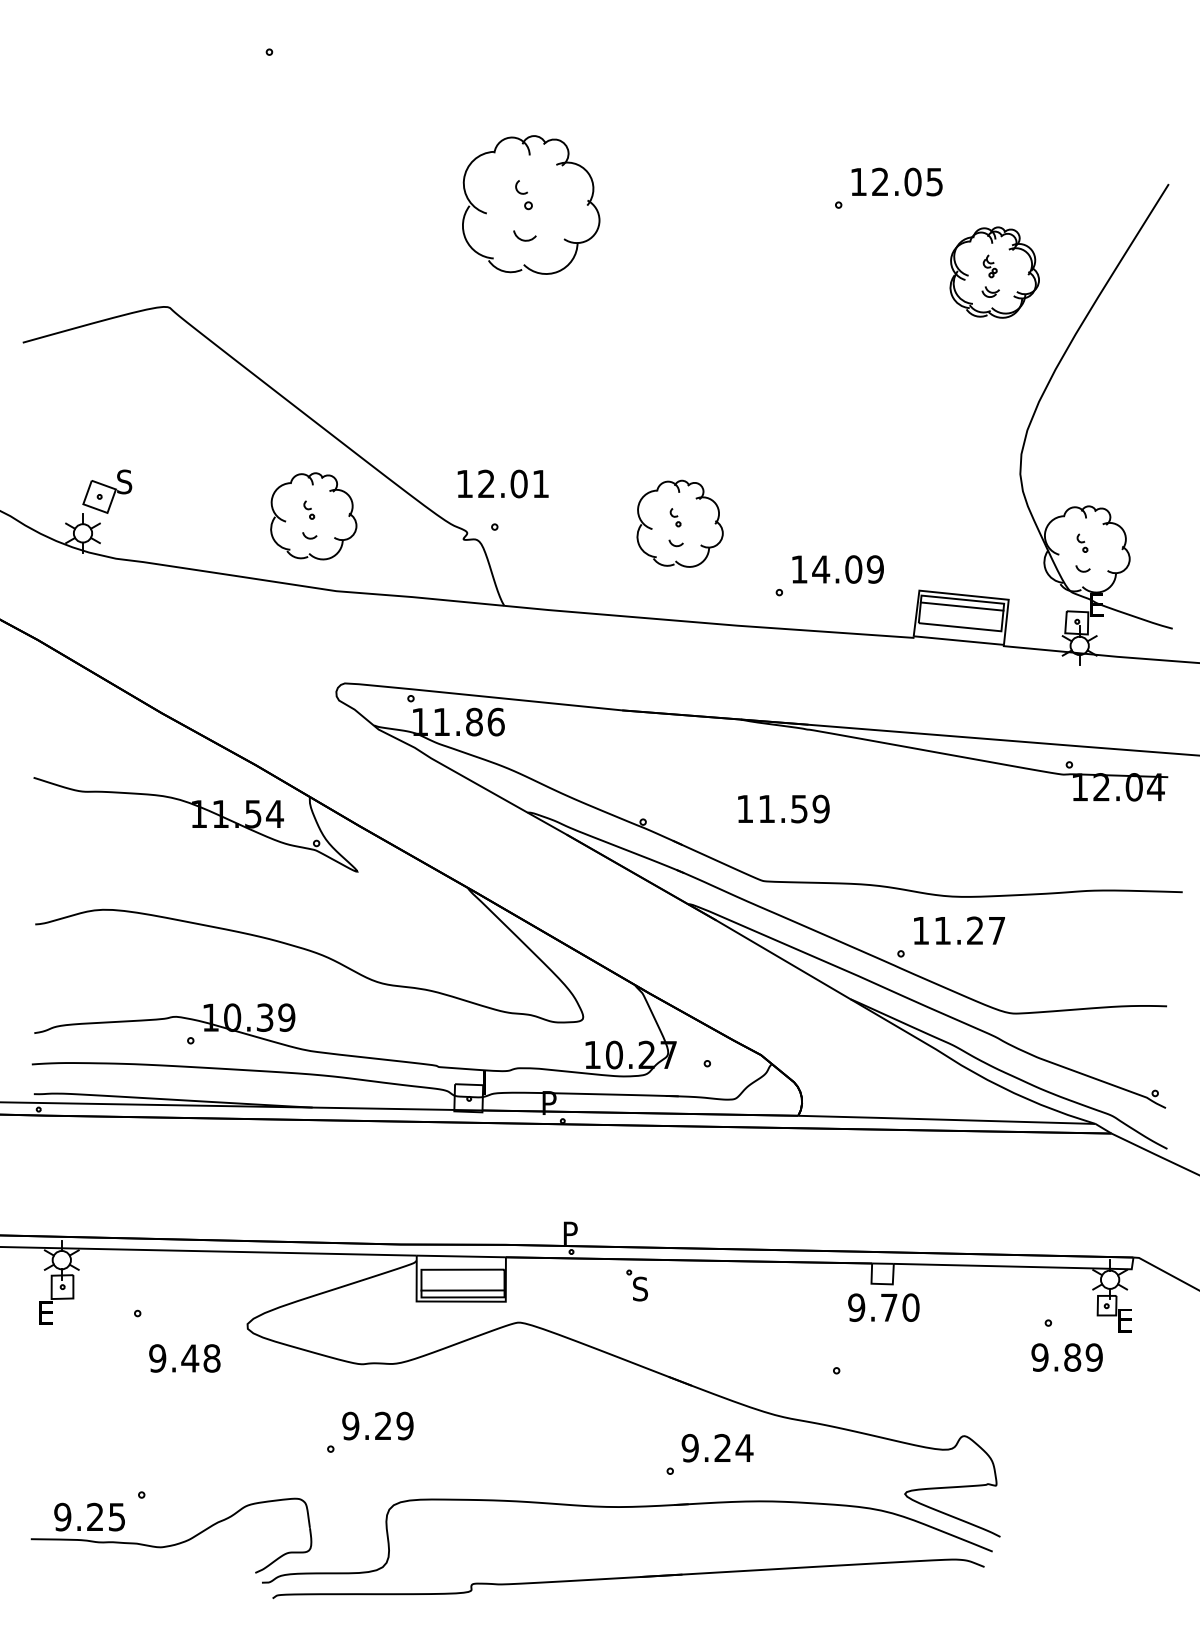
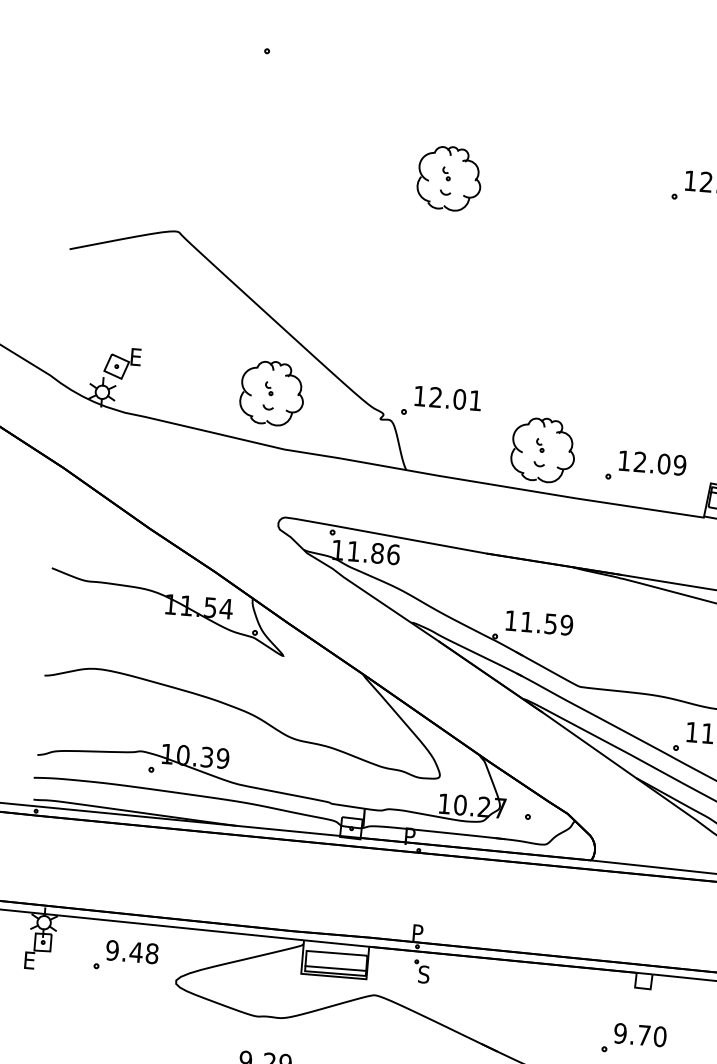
part: (530, 205) -> (449, 178), size x0.62
text: (124, 481) -> (135, 356), S -> E
text: (502, 483) -> (447, 398), moved
part: (679, 523) -> (542, 449), moved
text: (821, 569) -> (640, 462), 14.09 -> 12.09
text: (783, 808) -> (539, 622), moved
part: (636, 1285) -> (421, 971), moved
text: (883, 1307) -> (640, 1034), moved
text: (184, 1358) -> (132, 952), moved

